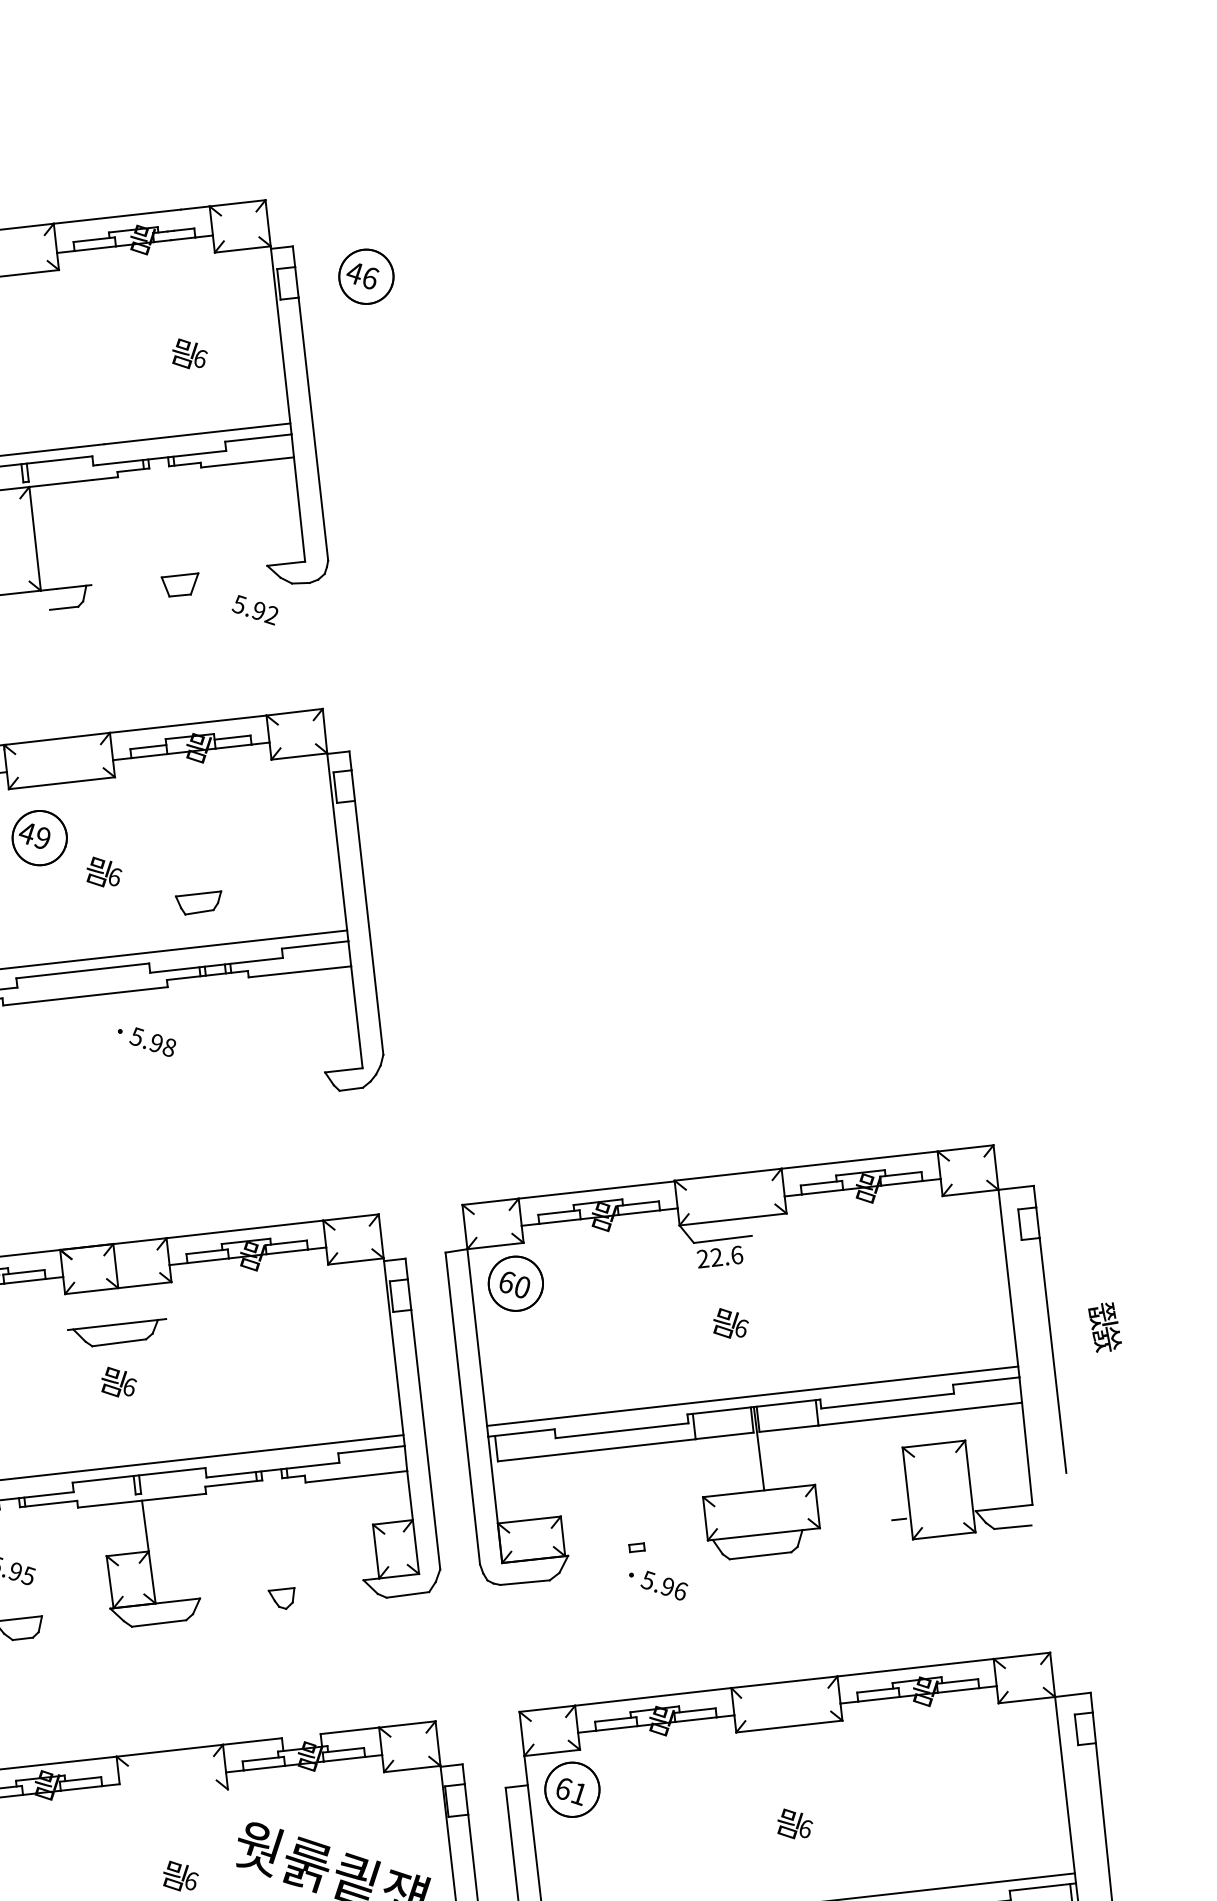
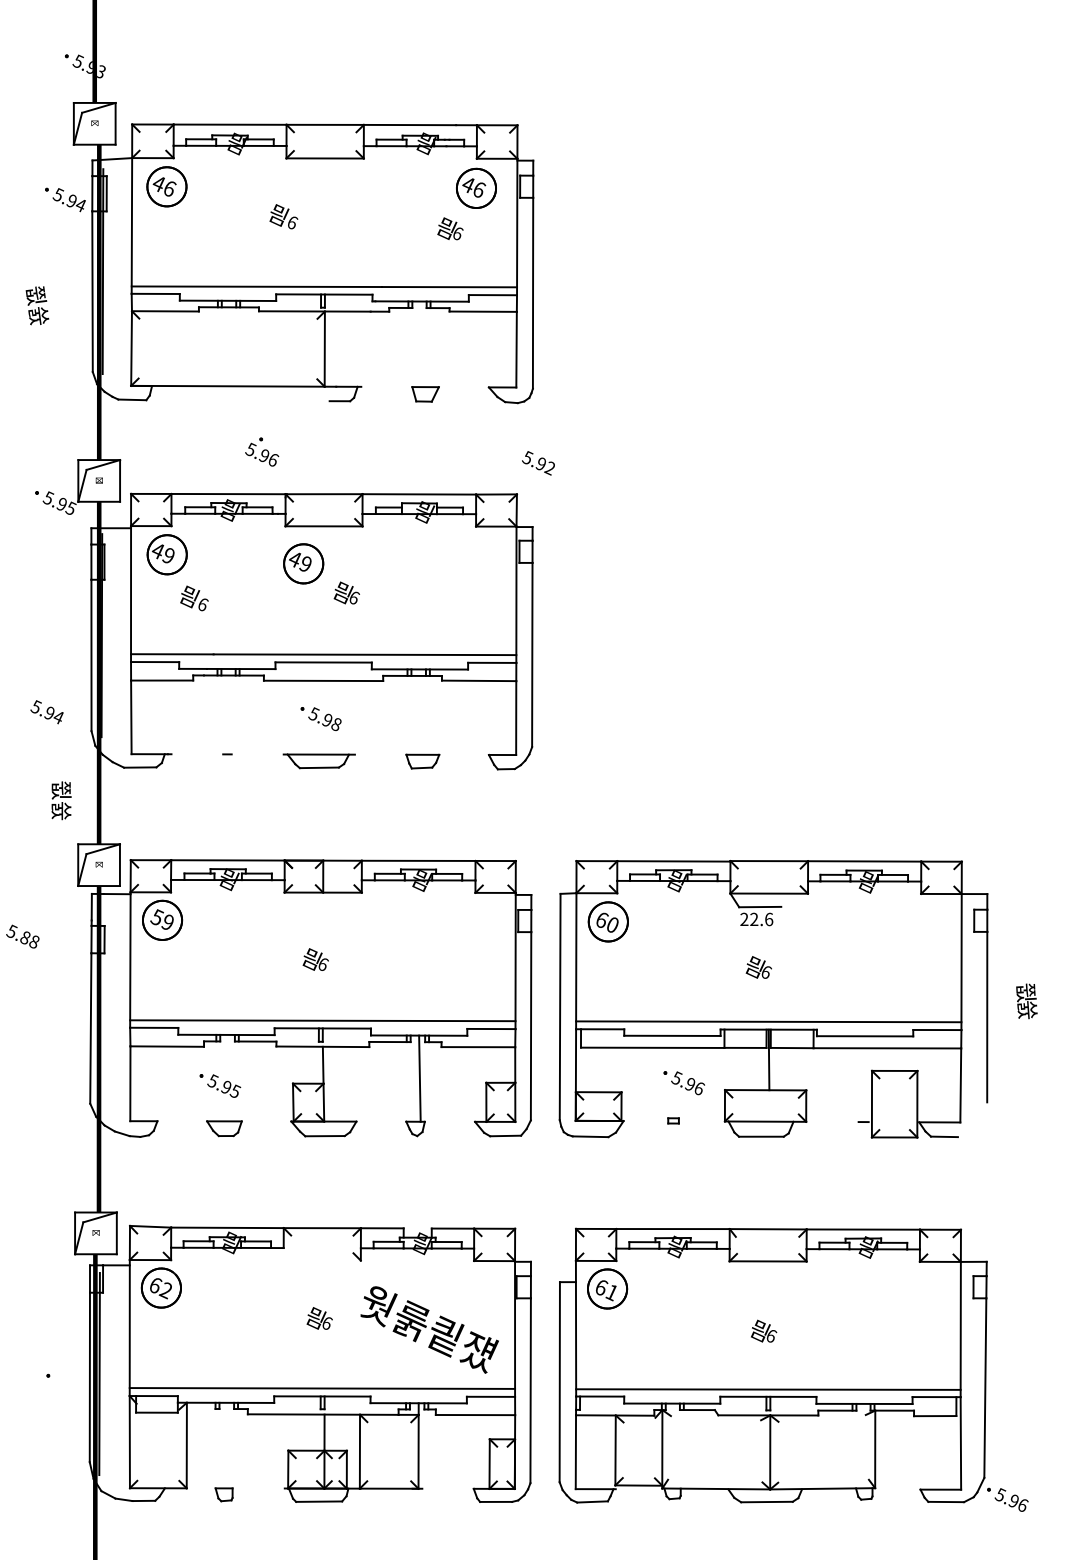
part: (366, 275) -> (476, 187), moved
text: (255, 610) -> (538, 463), moved
part: (199, 903) -> (422, 761), moved
part: (146, 1041) -> (320, 718), moved
part: (116, 1334) -> (318, 761), moved
line: (280, 1529) -> (419, 1078), added
part: (658, 1586) -> (683, 1083), moved

